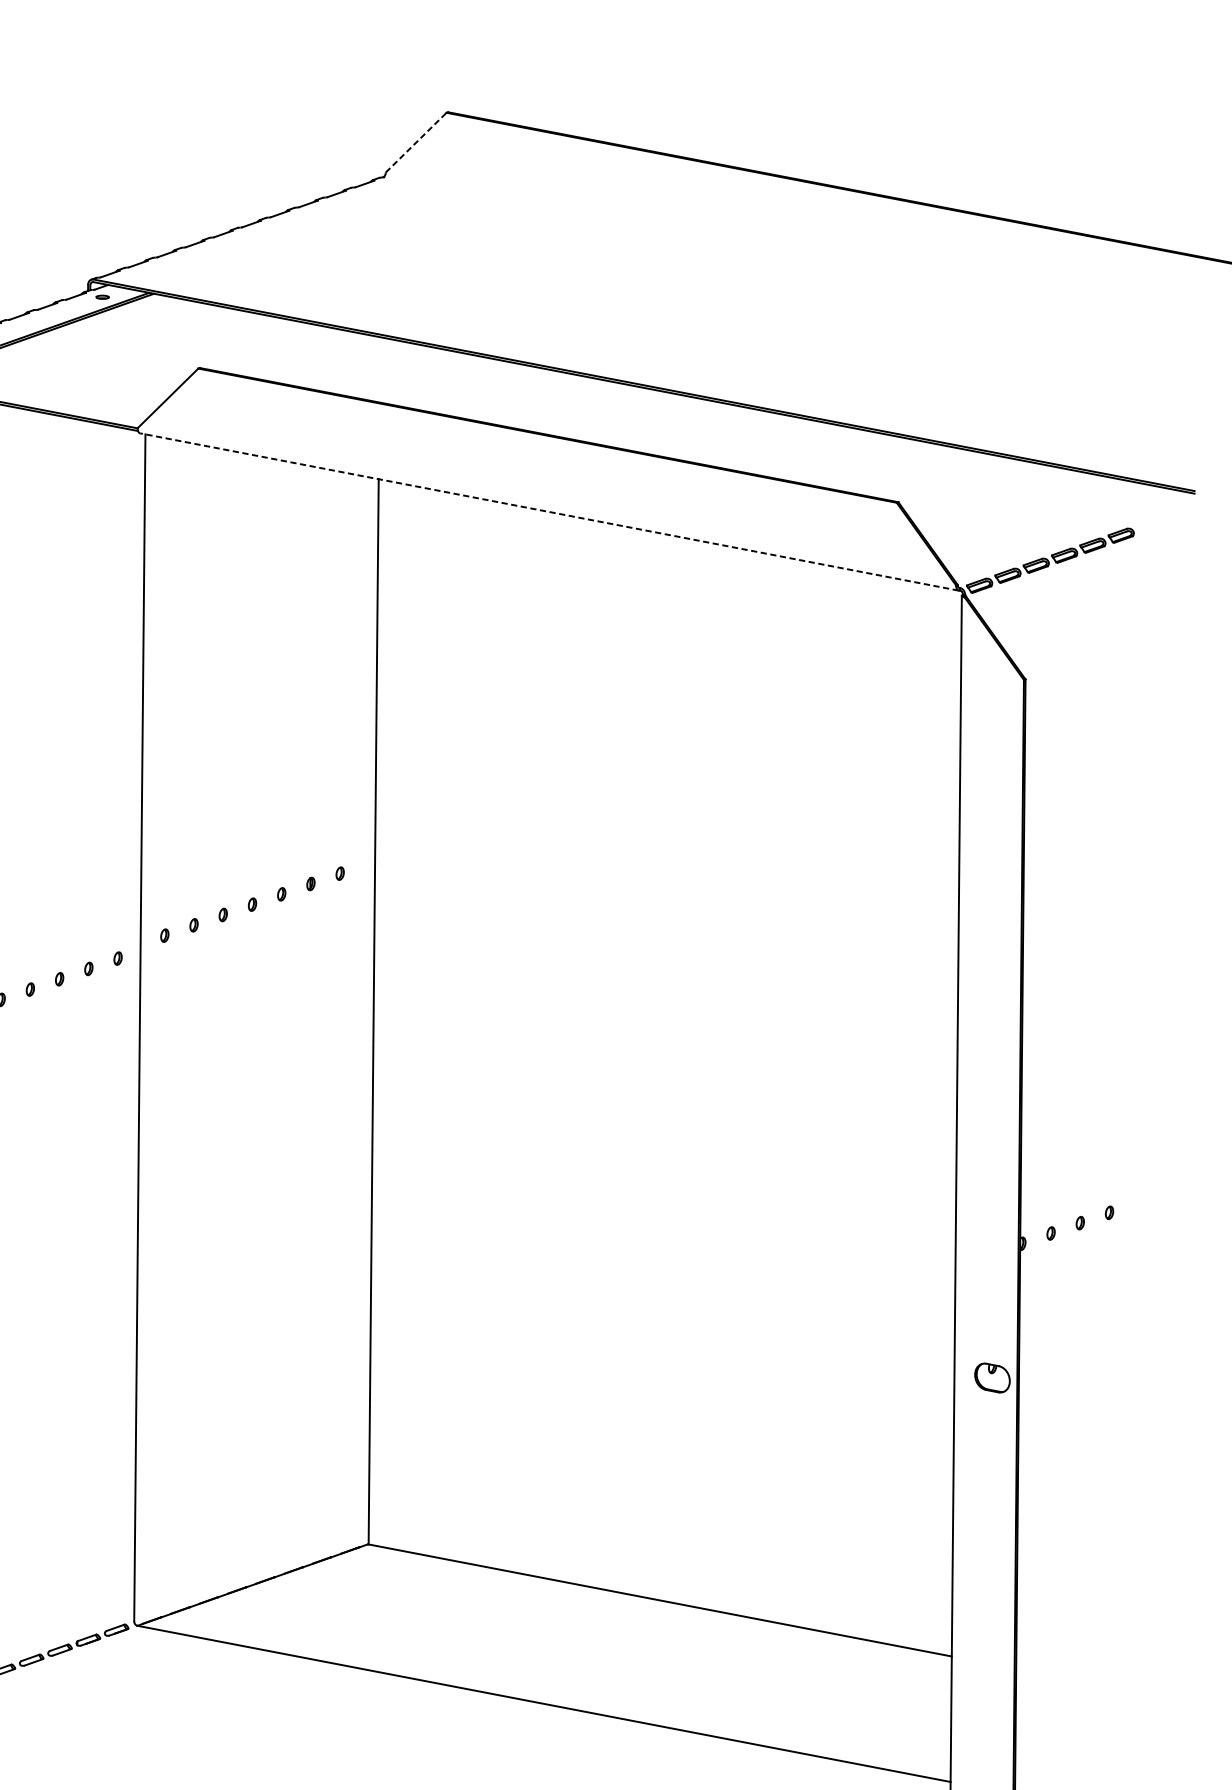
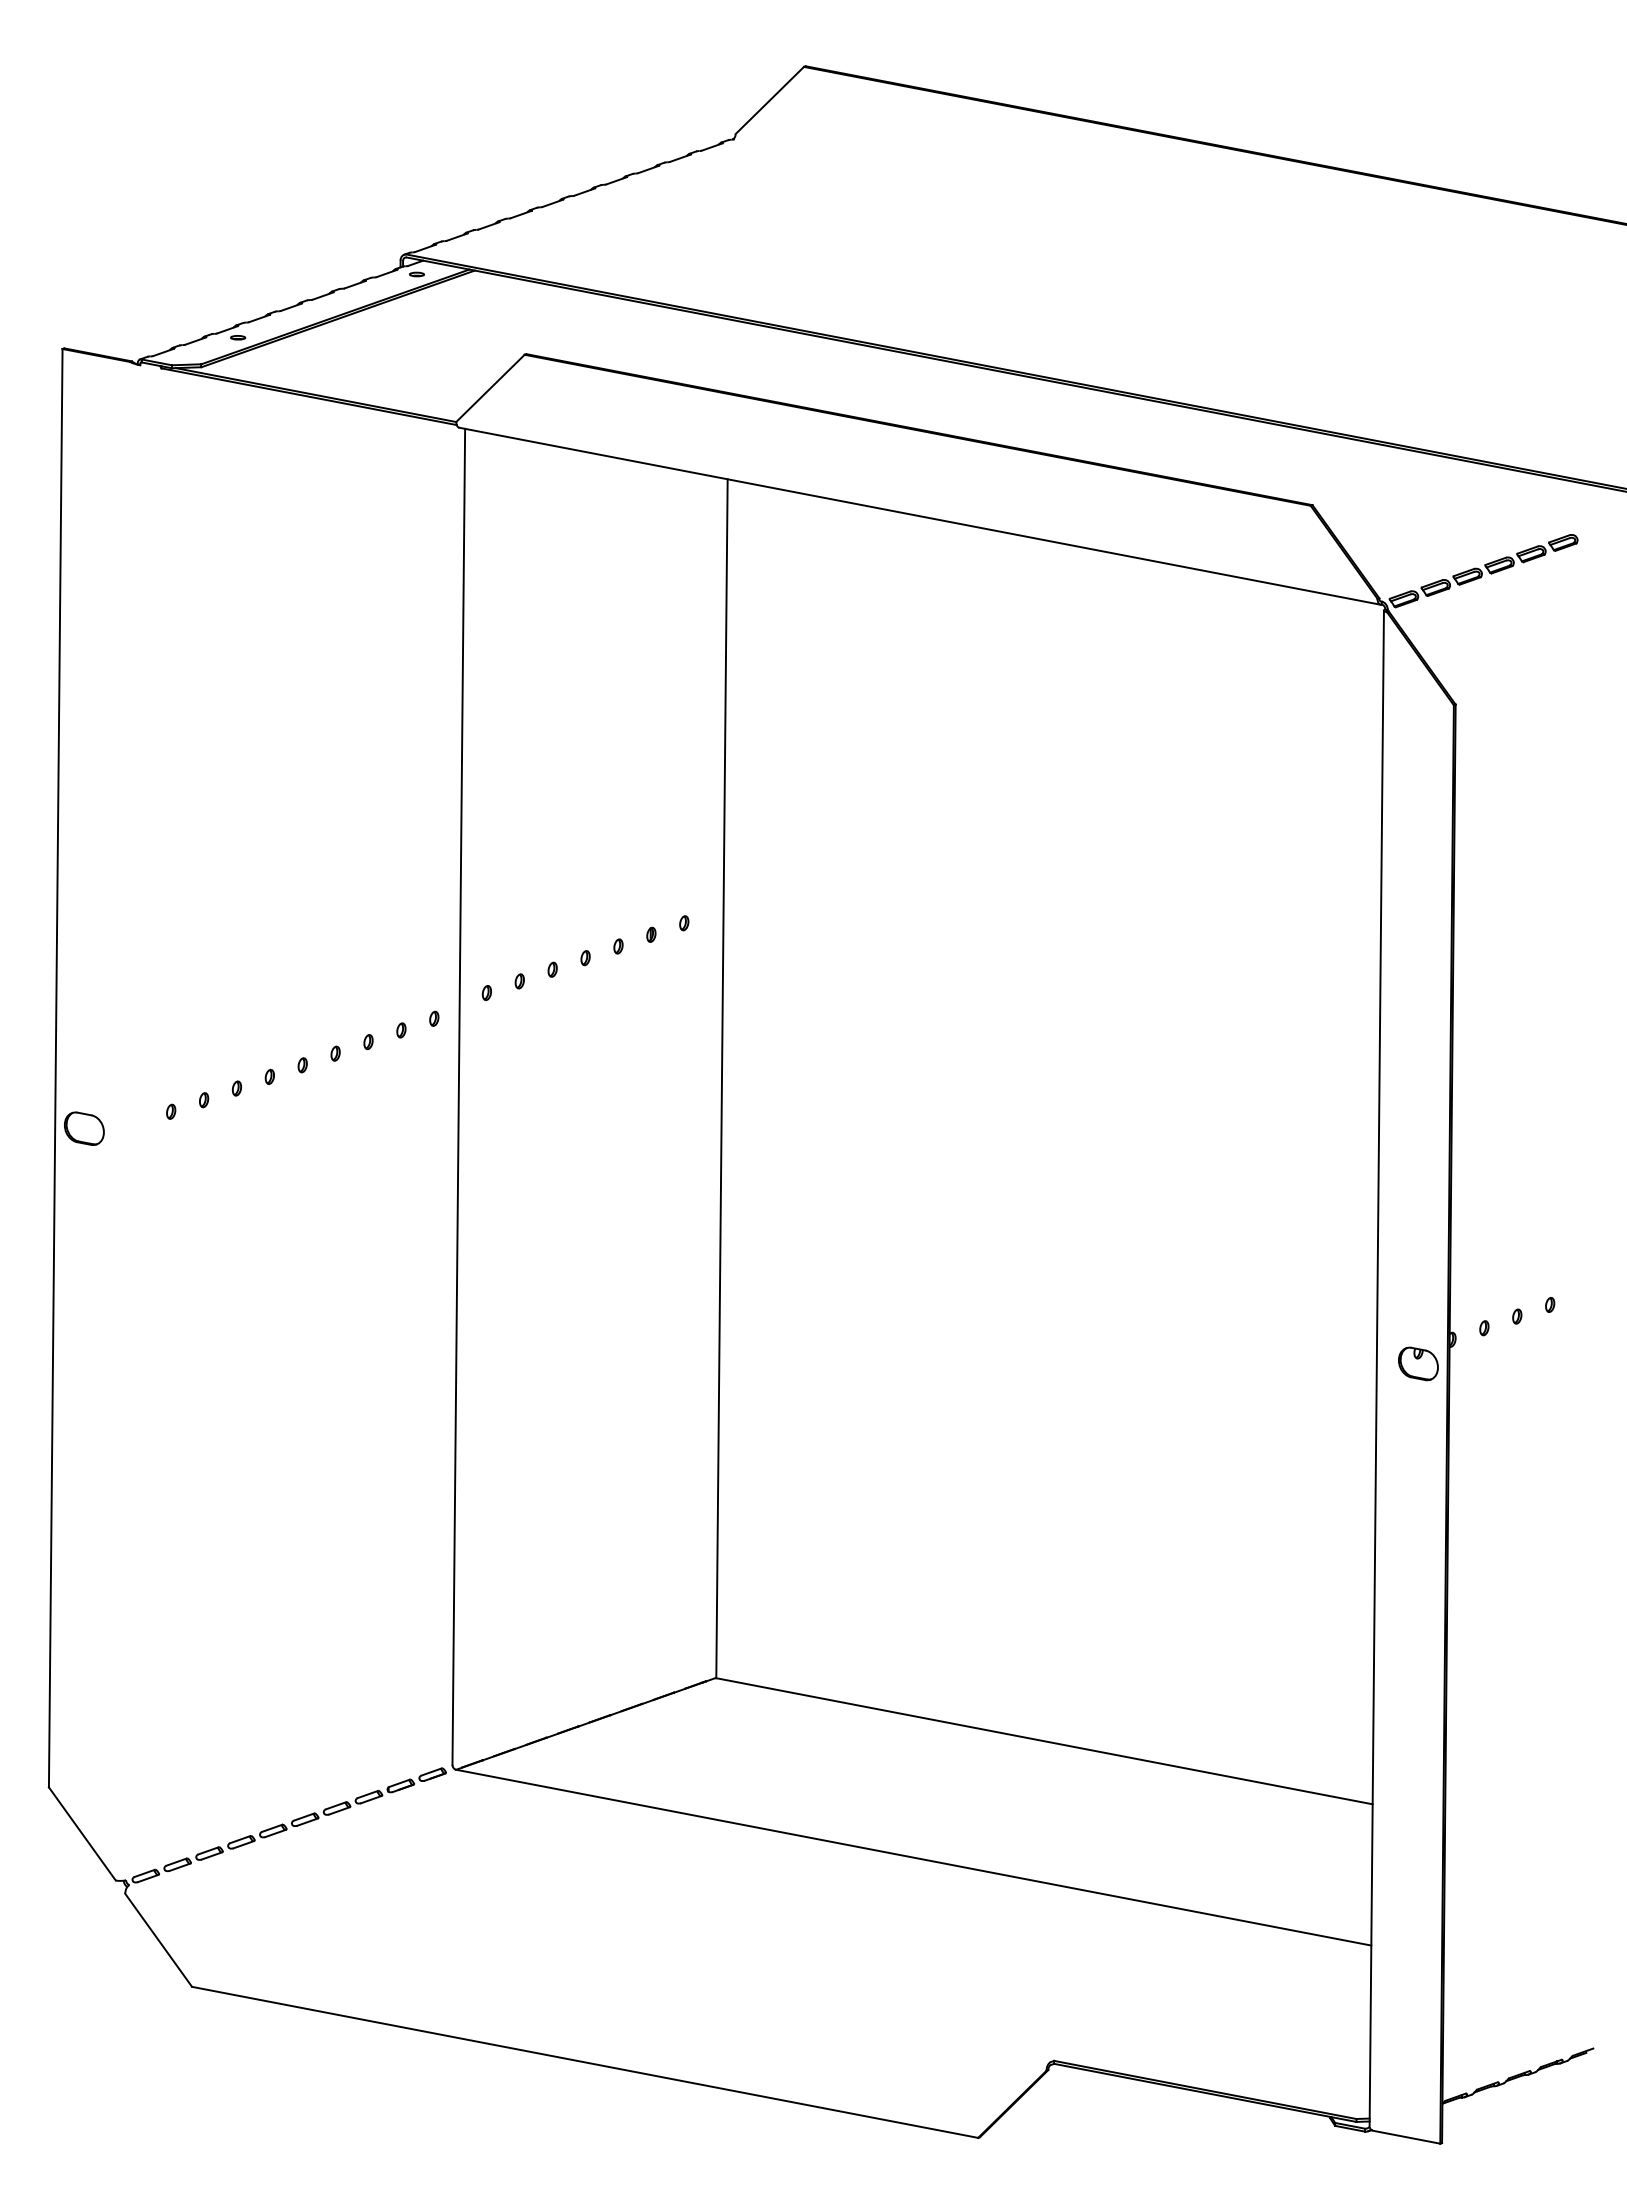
line: (415, 142) -> (769, 100), dashed -> solid
line: (549, 512) -> (919, 516), dashed -> solid
part: (992, 1377) -> (1418, 1363), moved

